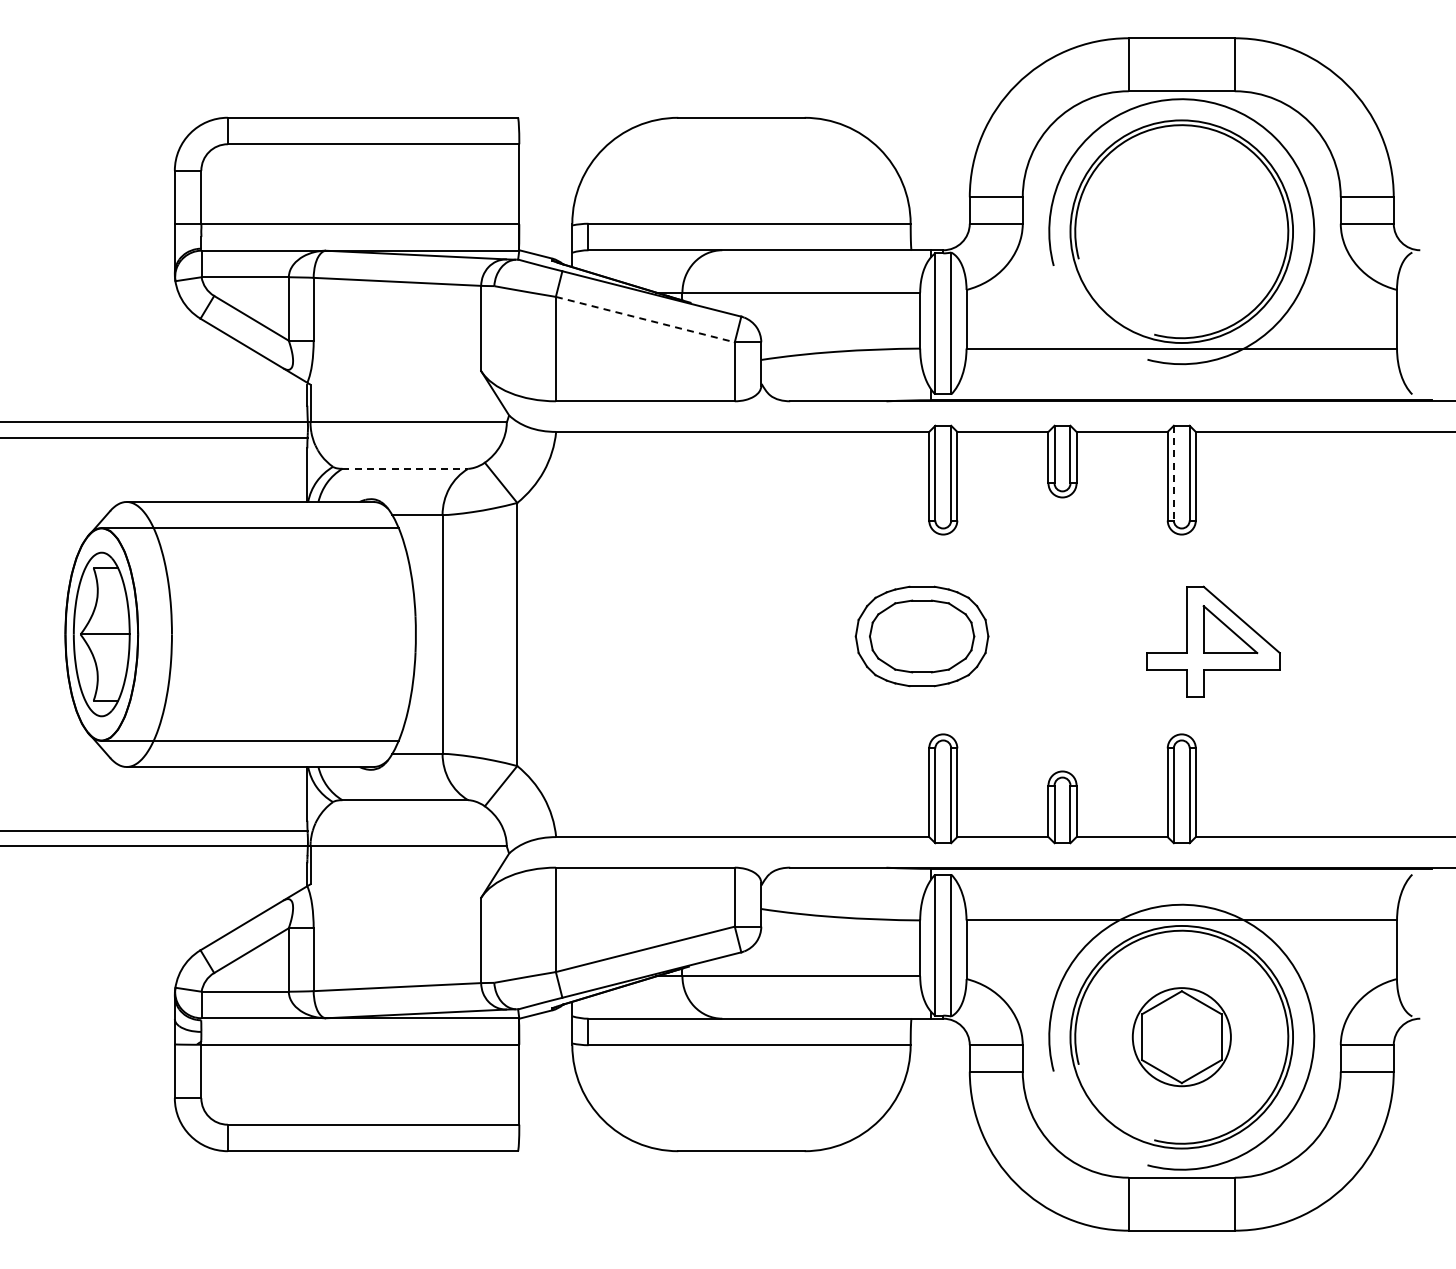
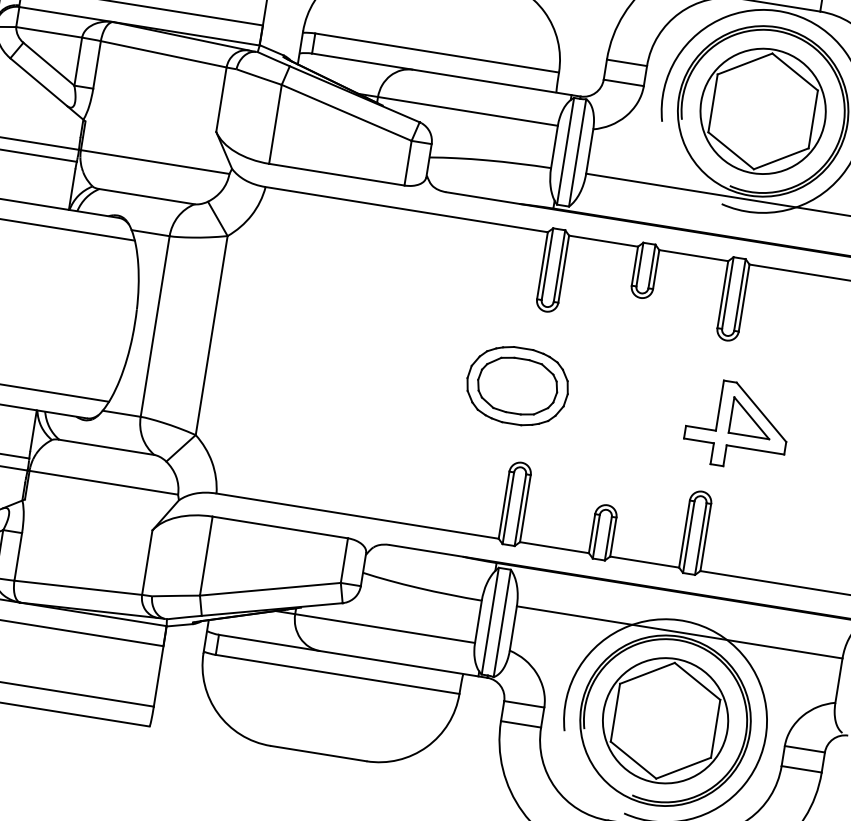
part: (1181, 231) -> (762, 111), added
line: (645, 319) -> (346, 112), dashed -> solid
line: (405, 468) -> (147, 196), dashed -> solid
line: (1173, 473) -> (727, 293), dashed -> solid
part: (1181, 1036) -> (665, 720), size x1.67

